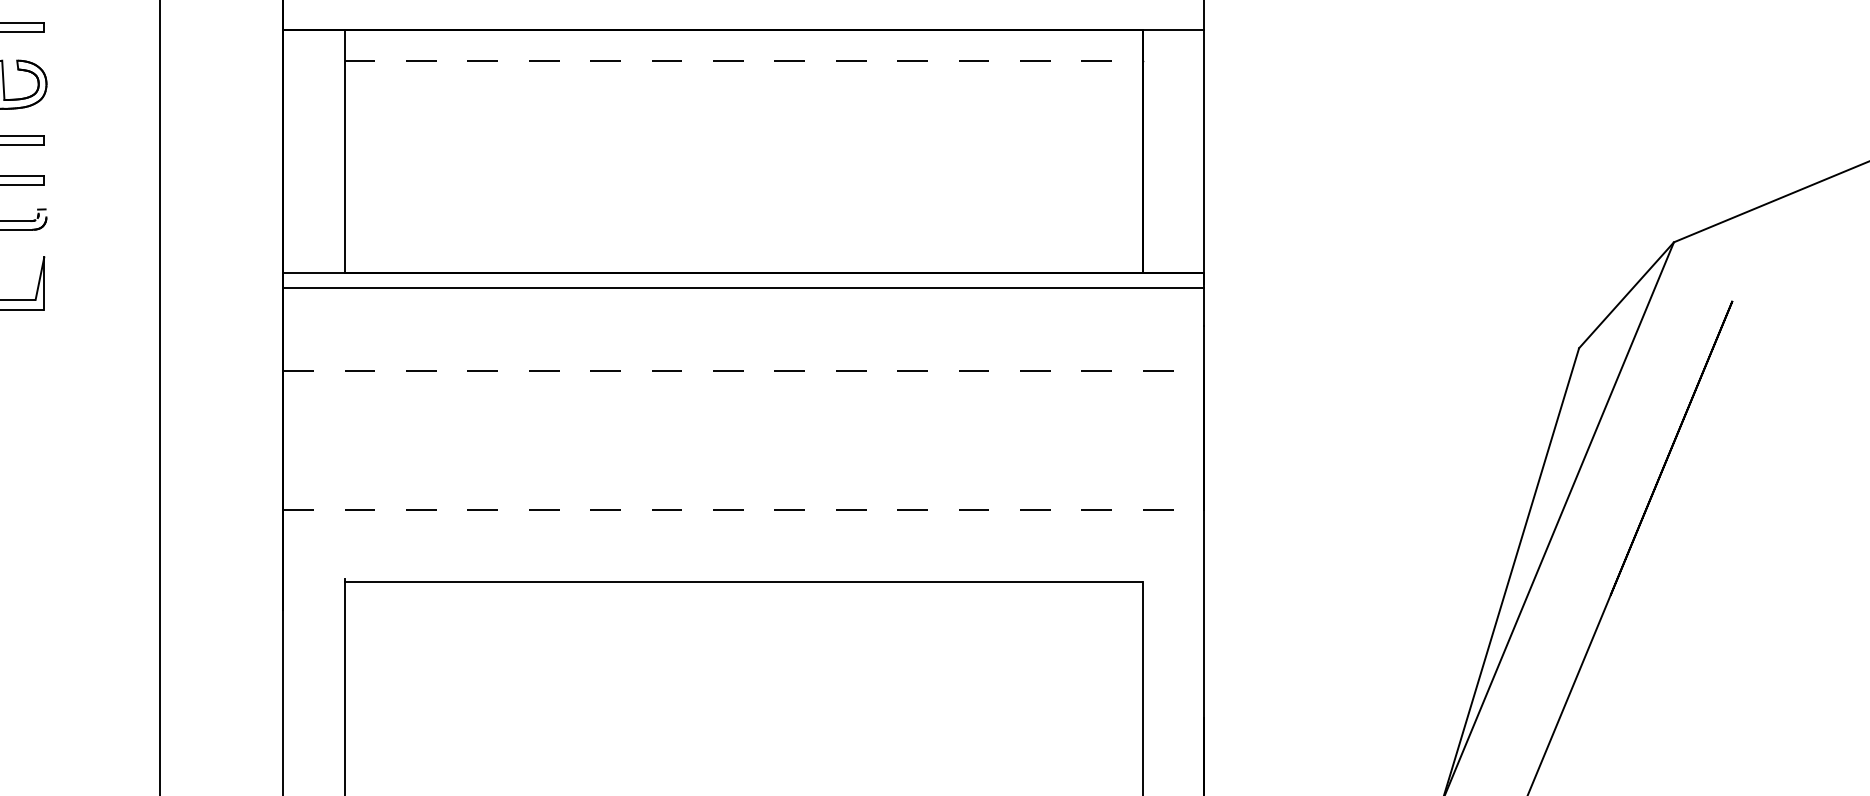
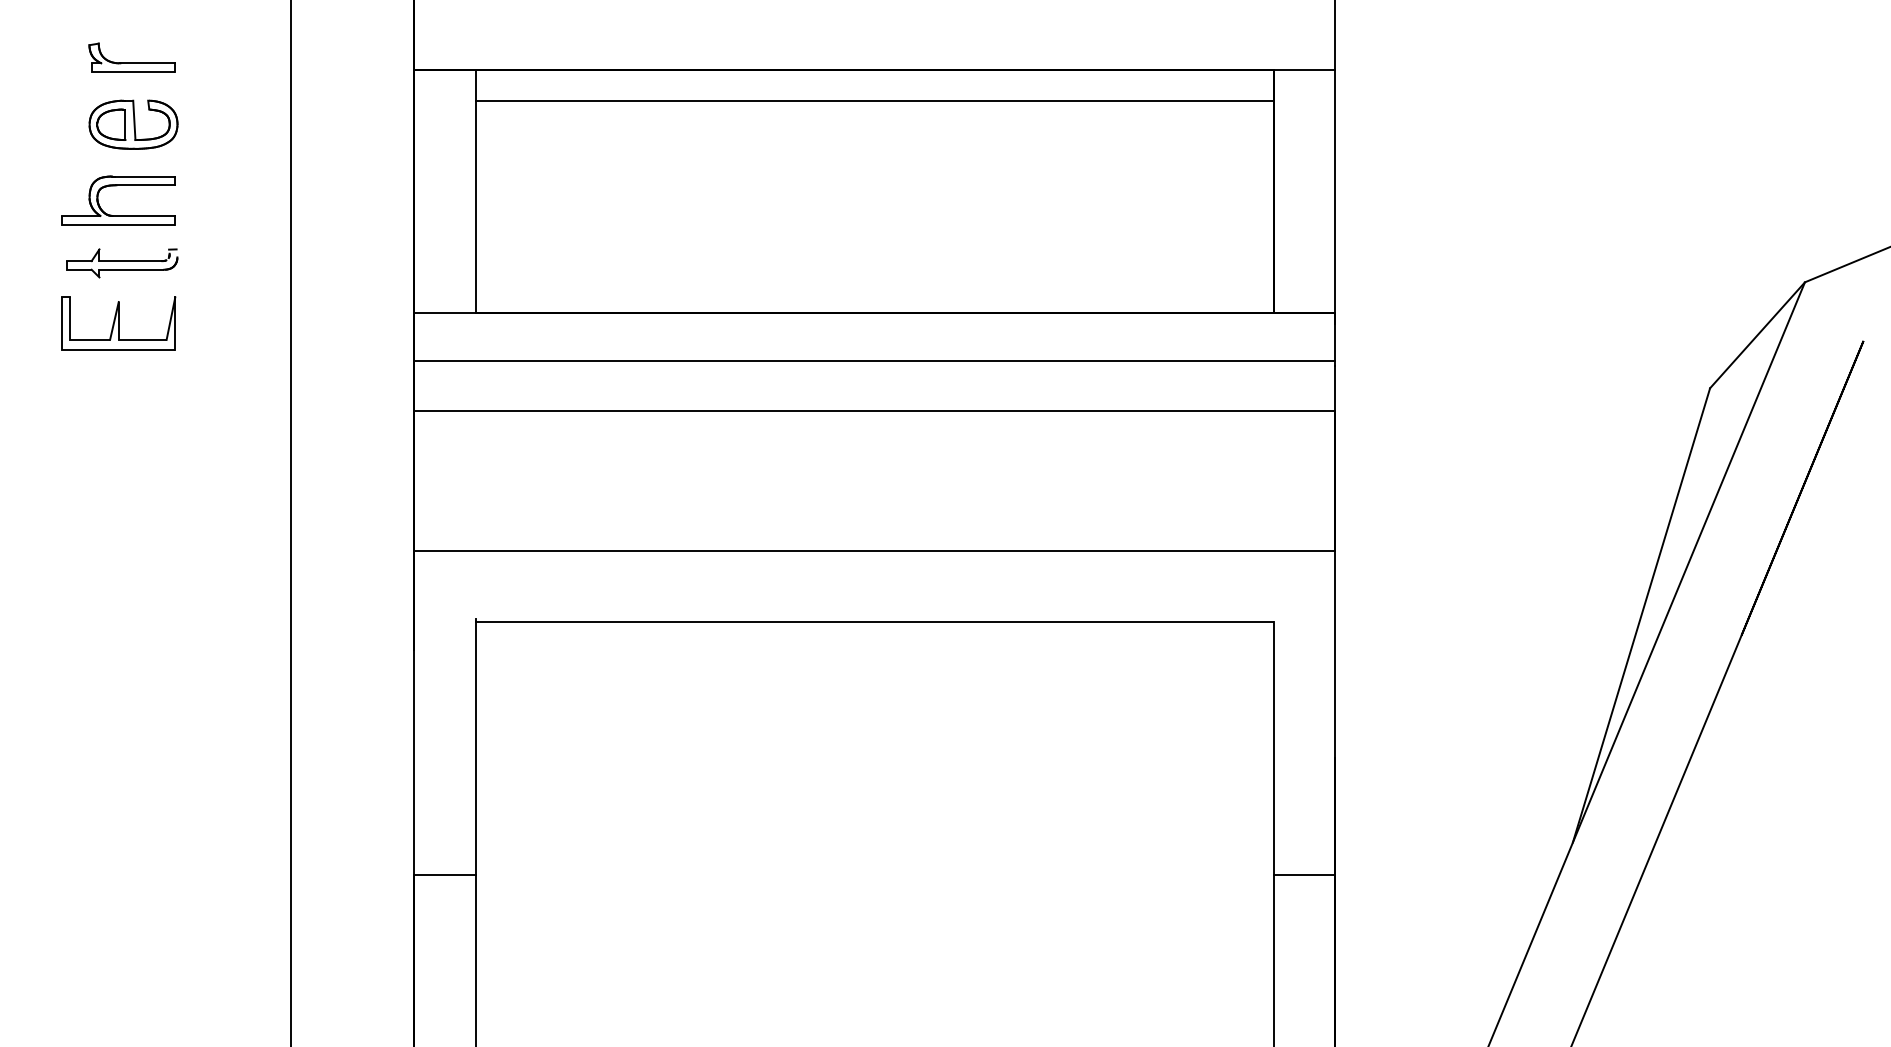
line: (744, 61) -> (875, 101), dashed -> solid
line: (743, 287) -> (874, 360), moved
line: (744, 370) -> (875, 410), dashed -> solid
line: (744, 510) -> (875, 550), dashed -> solid

